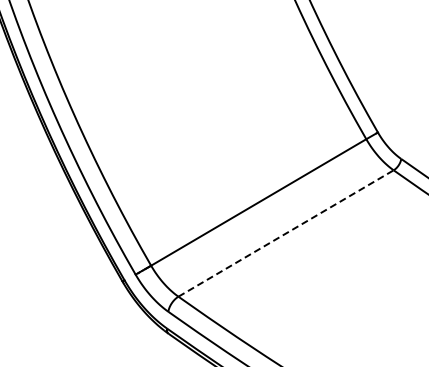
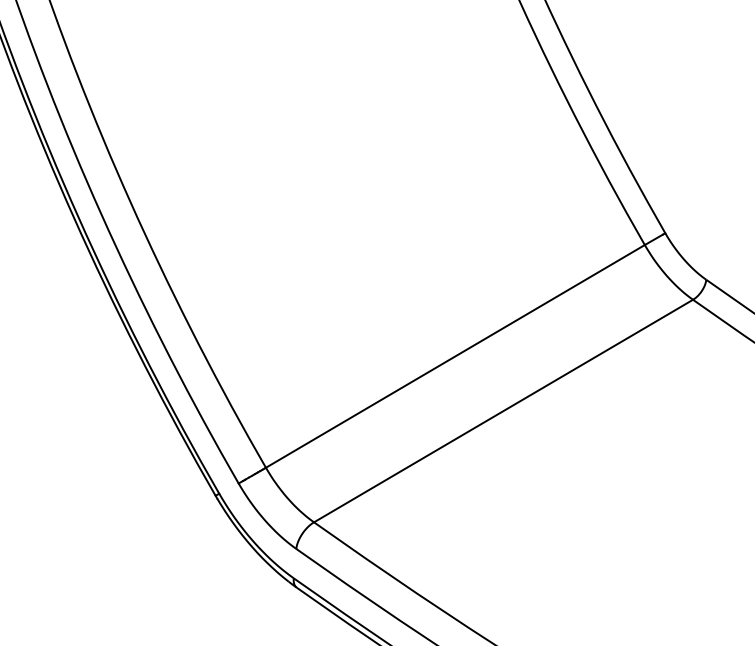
line: (286, 233) -> (504, 411), dashed -> solid

